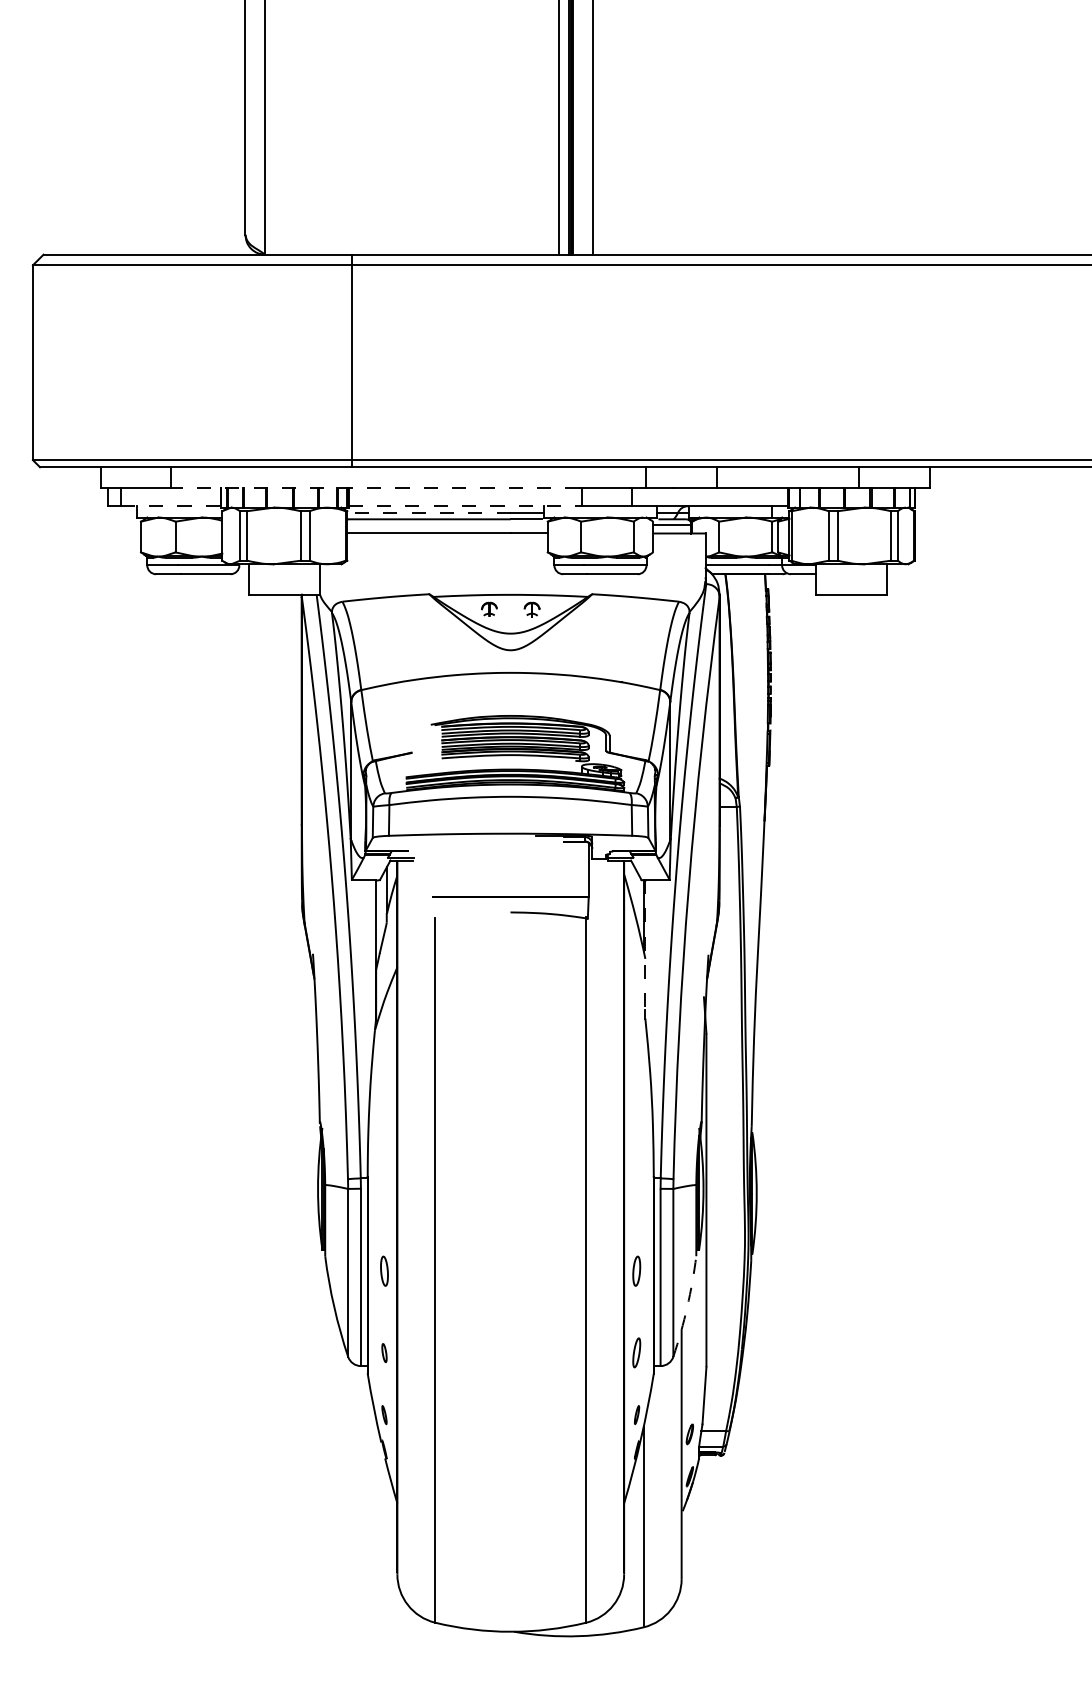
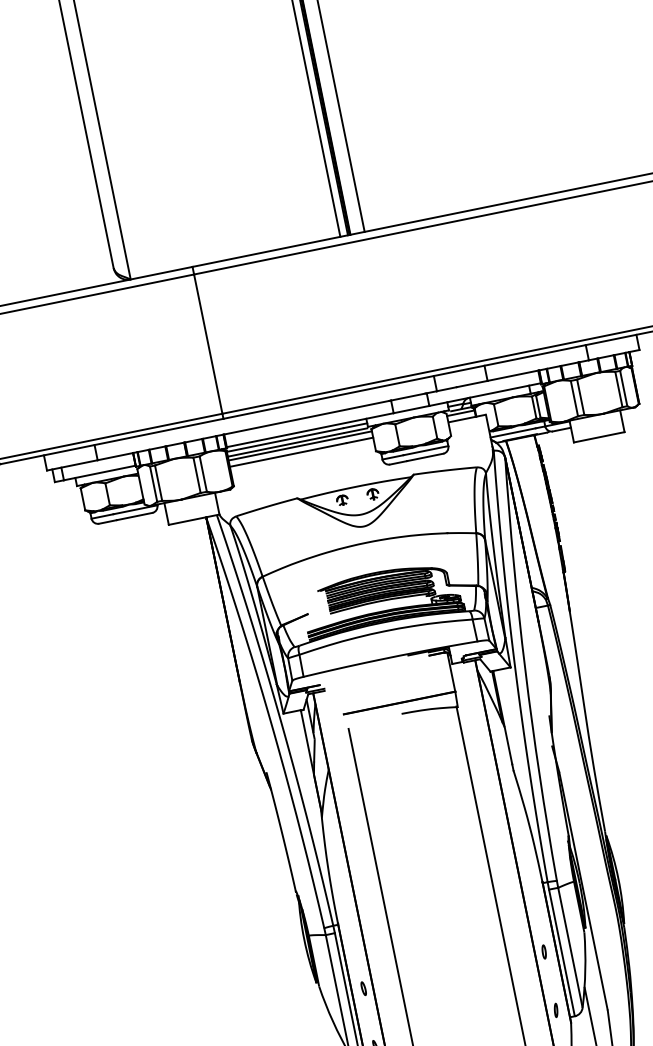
line: (375, 488) -> (243, 430), dashed -> solid
line: (171, 506) -> (100, 473), dashed -> solid
line: (465, 506) -> (310, 430), dashed -> solid
line: (429, 512) -> (285, 439), dashed -> solid
line: (447, 524) -> (300, 445), added
line: (645, 945) -> (502, 717), dashed -> solid
part: (384, 1271) -> (363, 988), size x0.62
part: (637, 1271) -> (544, 952), size x0.62
arc: (687, 1306) -> (585, 969), dashed -> solid
part: (637, 1353) -> (556, 1010), size x0.62

